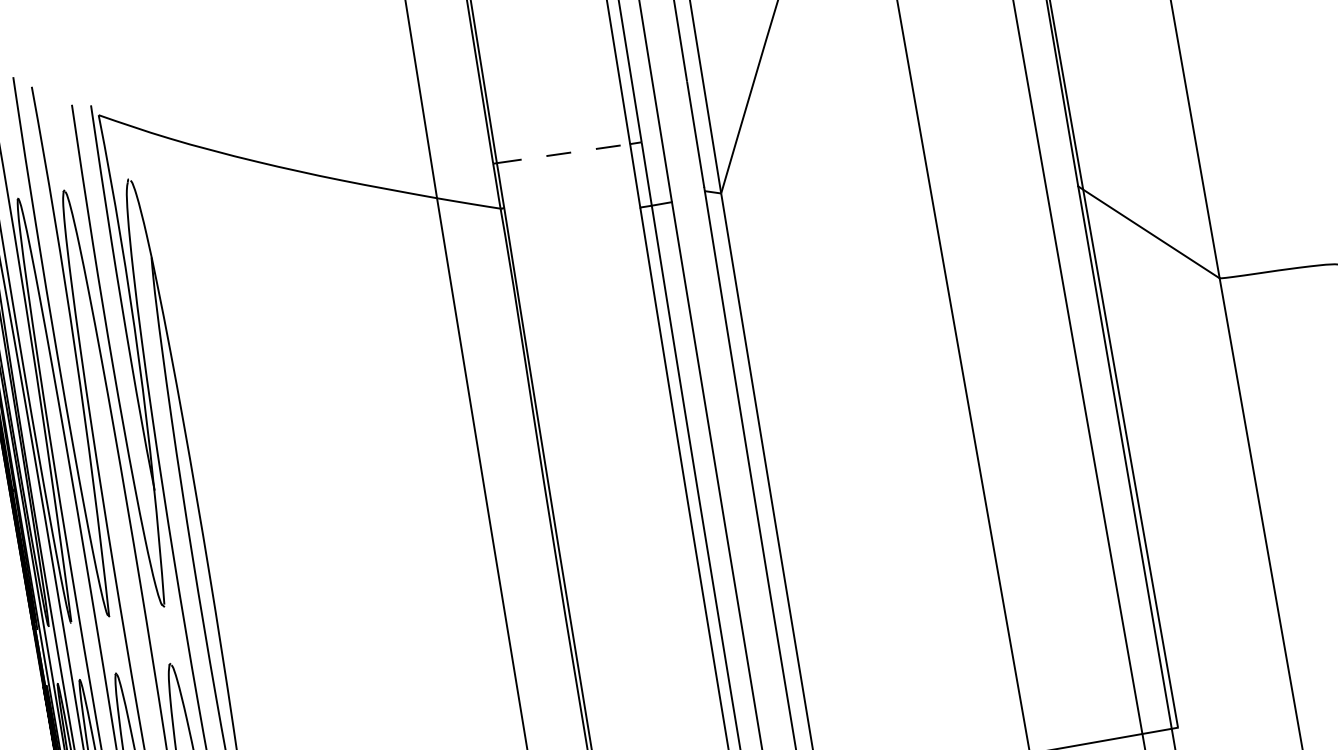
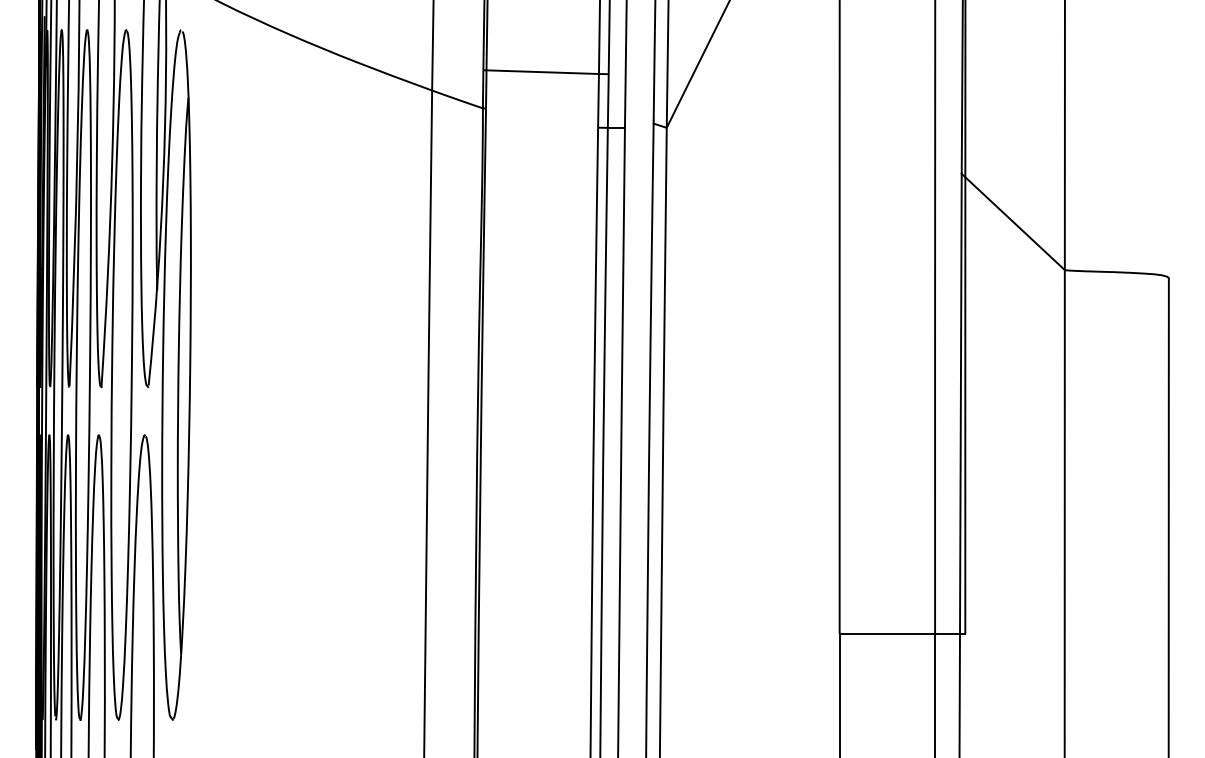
line: (564, 153) -> (543, 72), dashed -> solid

